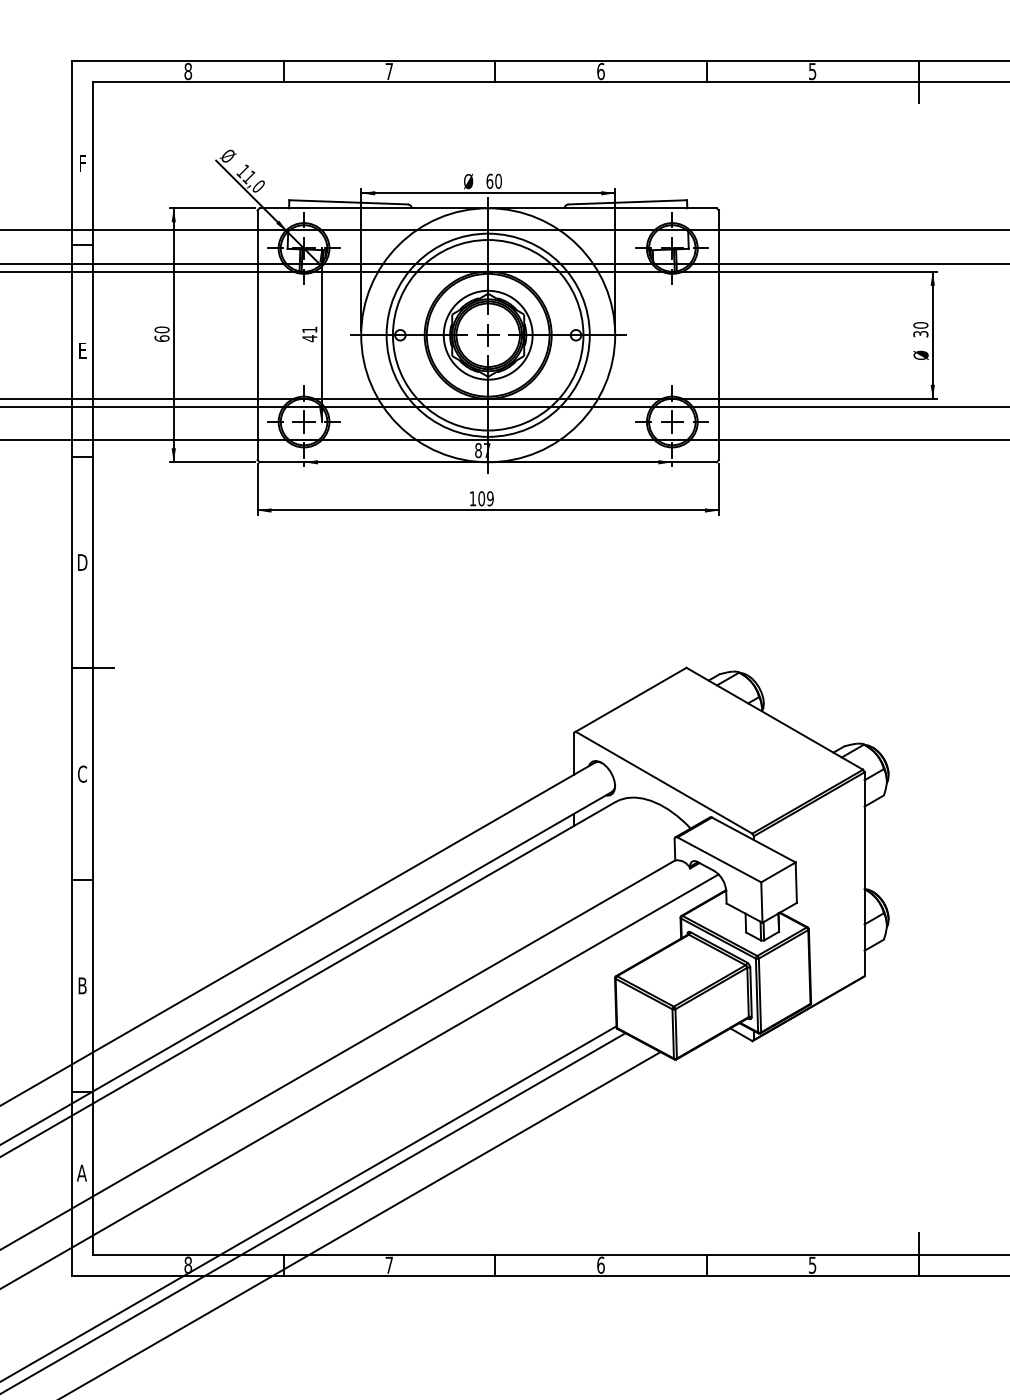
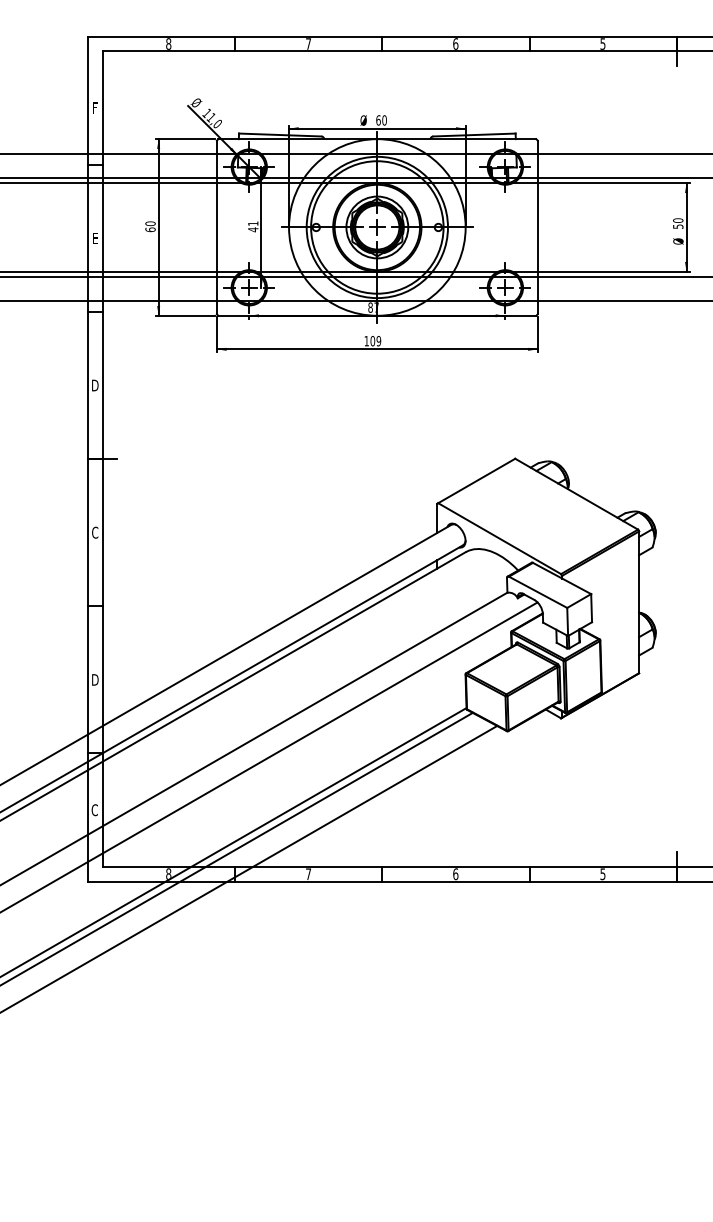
text: (919, 333) -> (677, 226), 30 -> 50
text: (82, 985) -> (95, 679), B -> D
text: (81, 1173) -> (94, 810), A -> C

